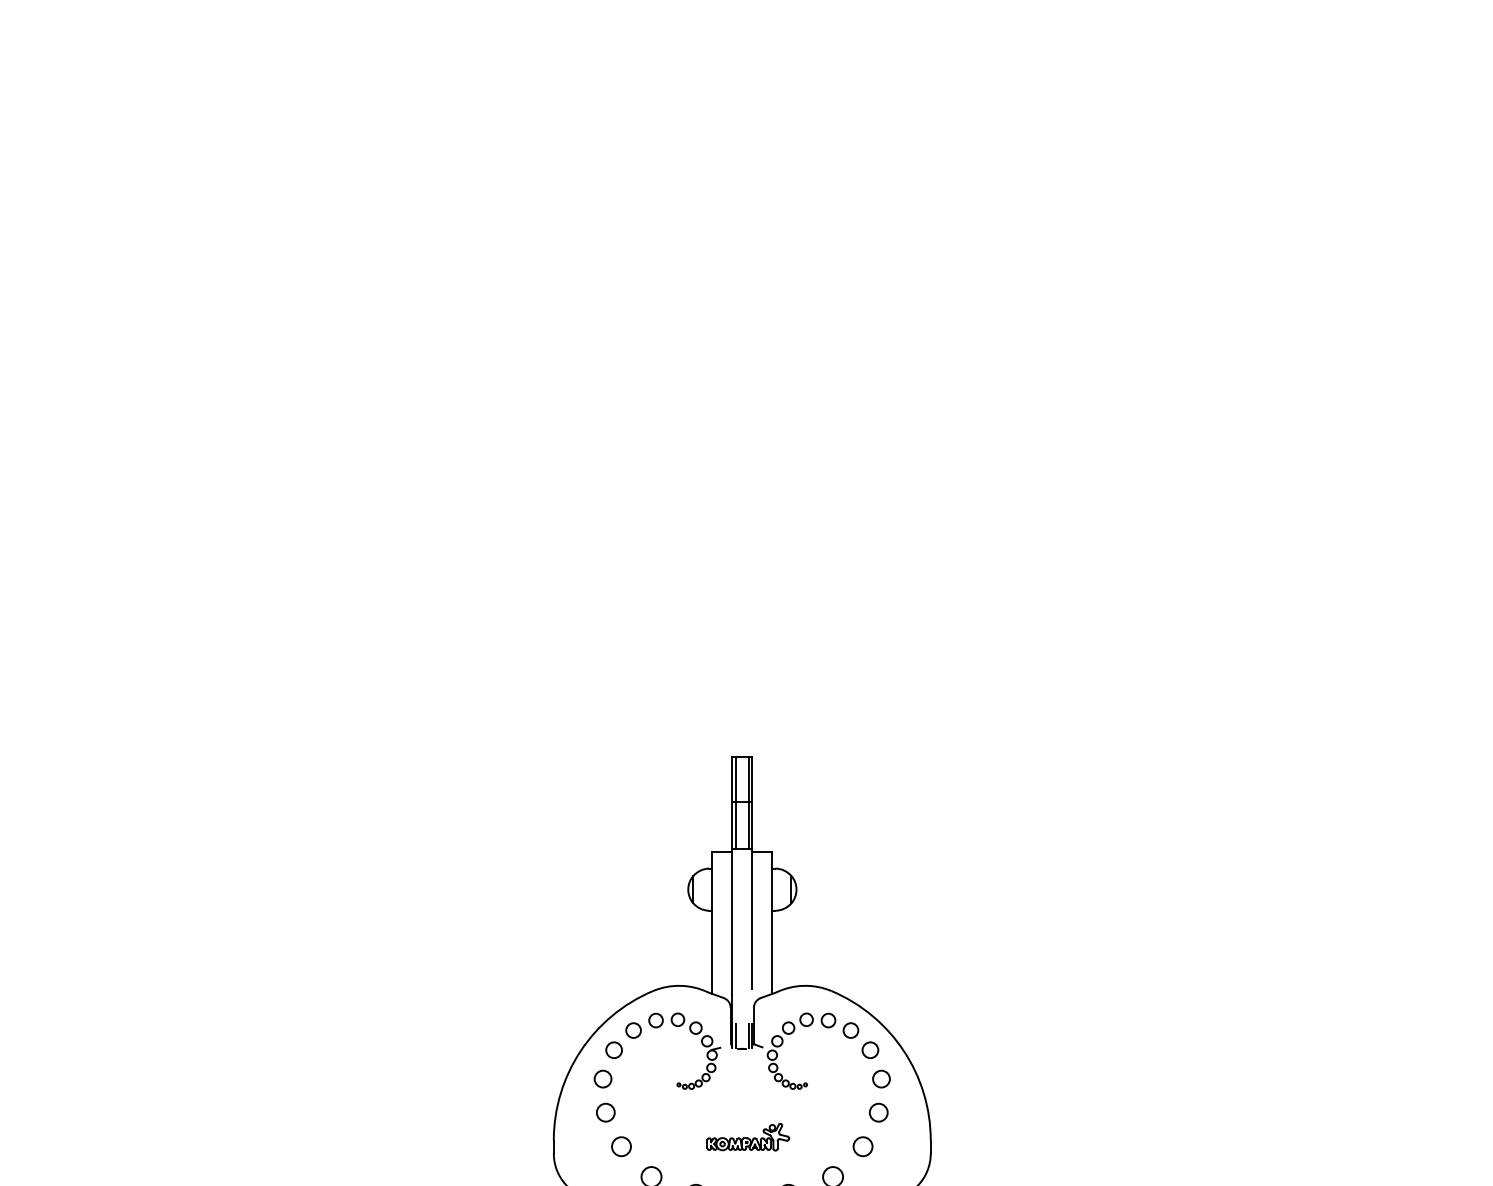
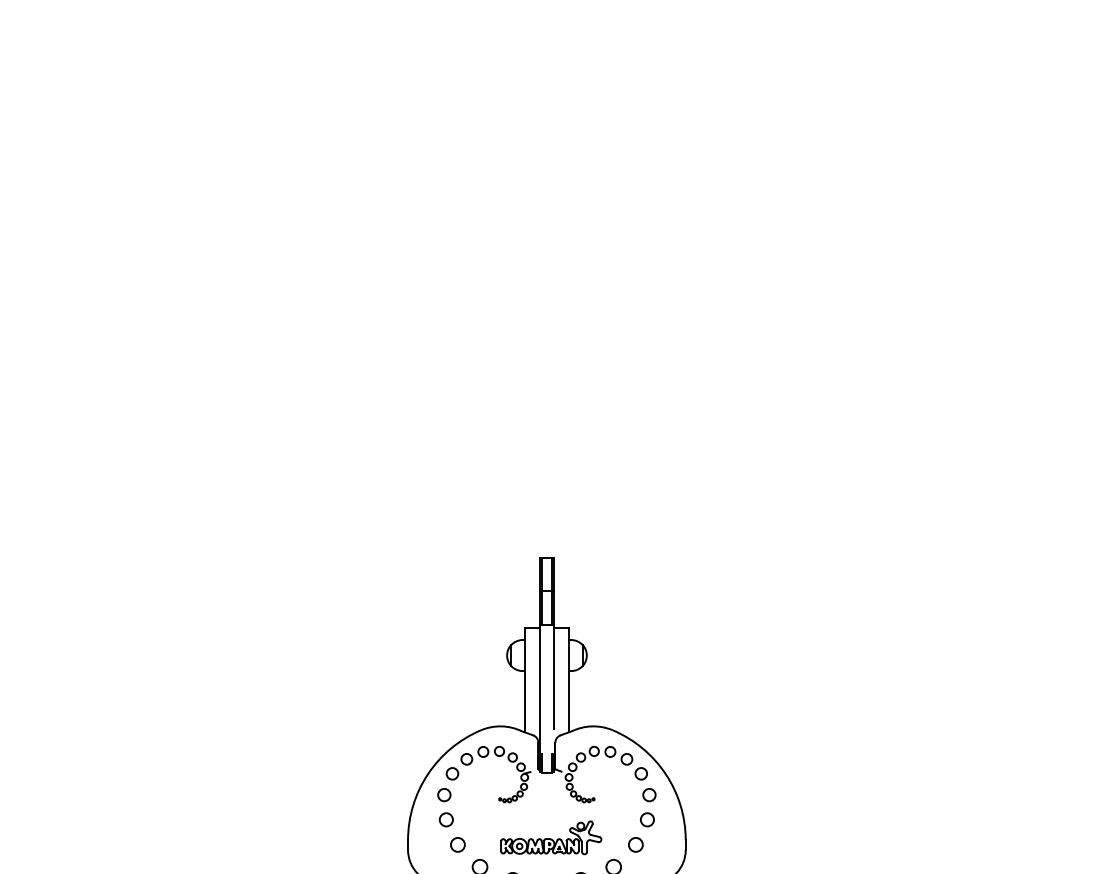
part: (748, 1136) -> (551, 837), size x1.67

